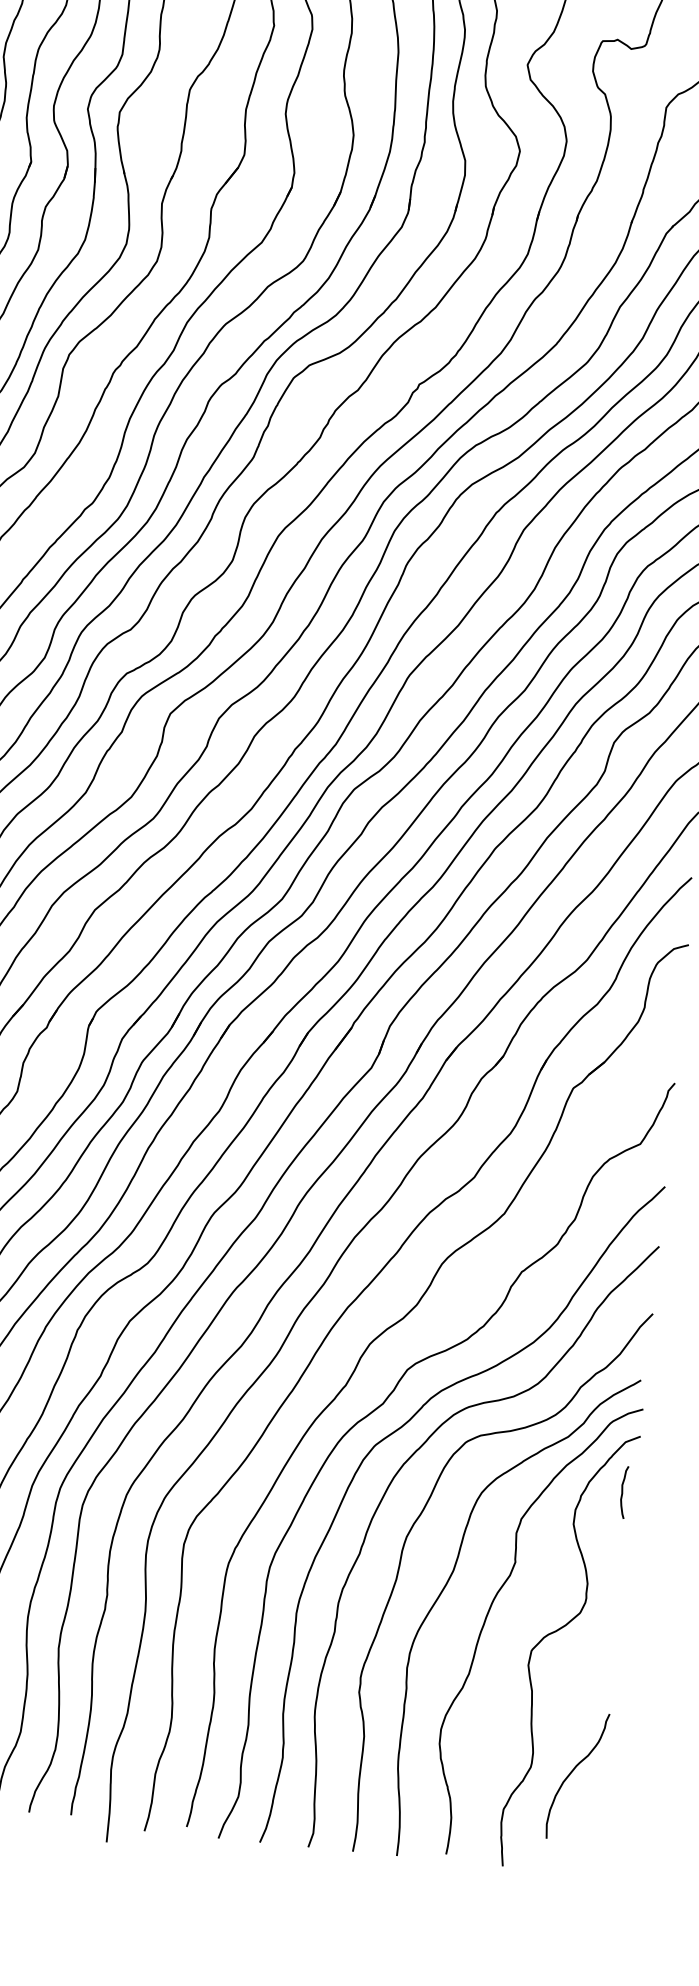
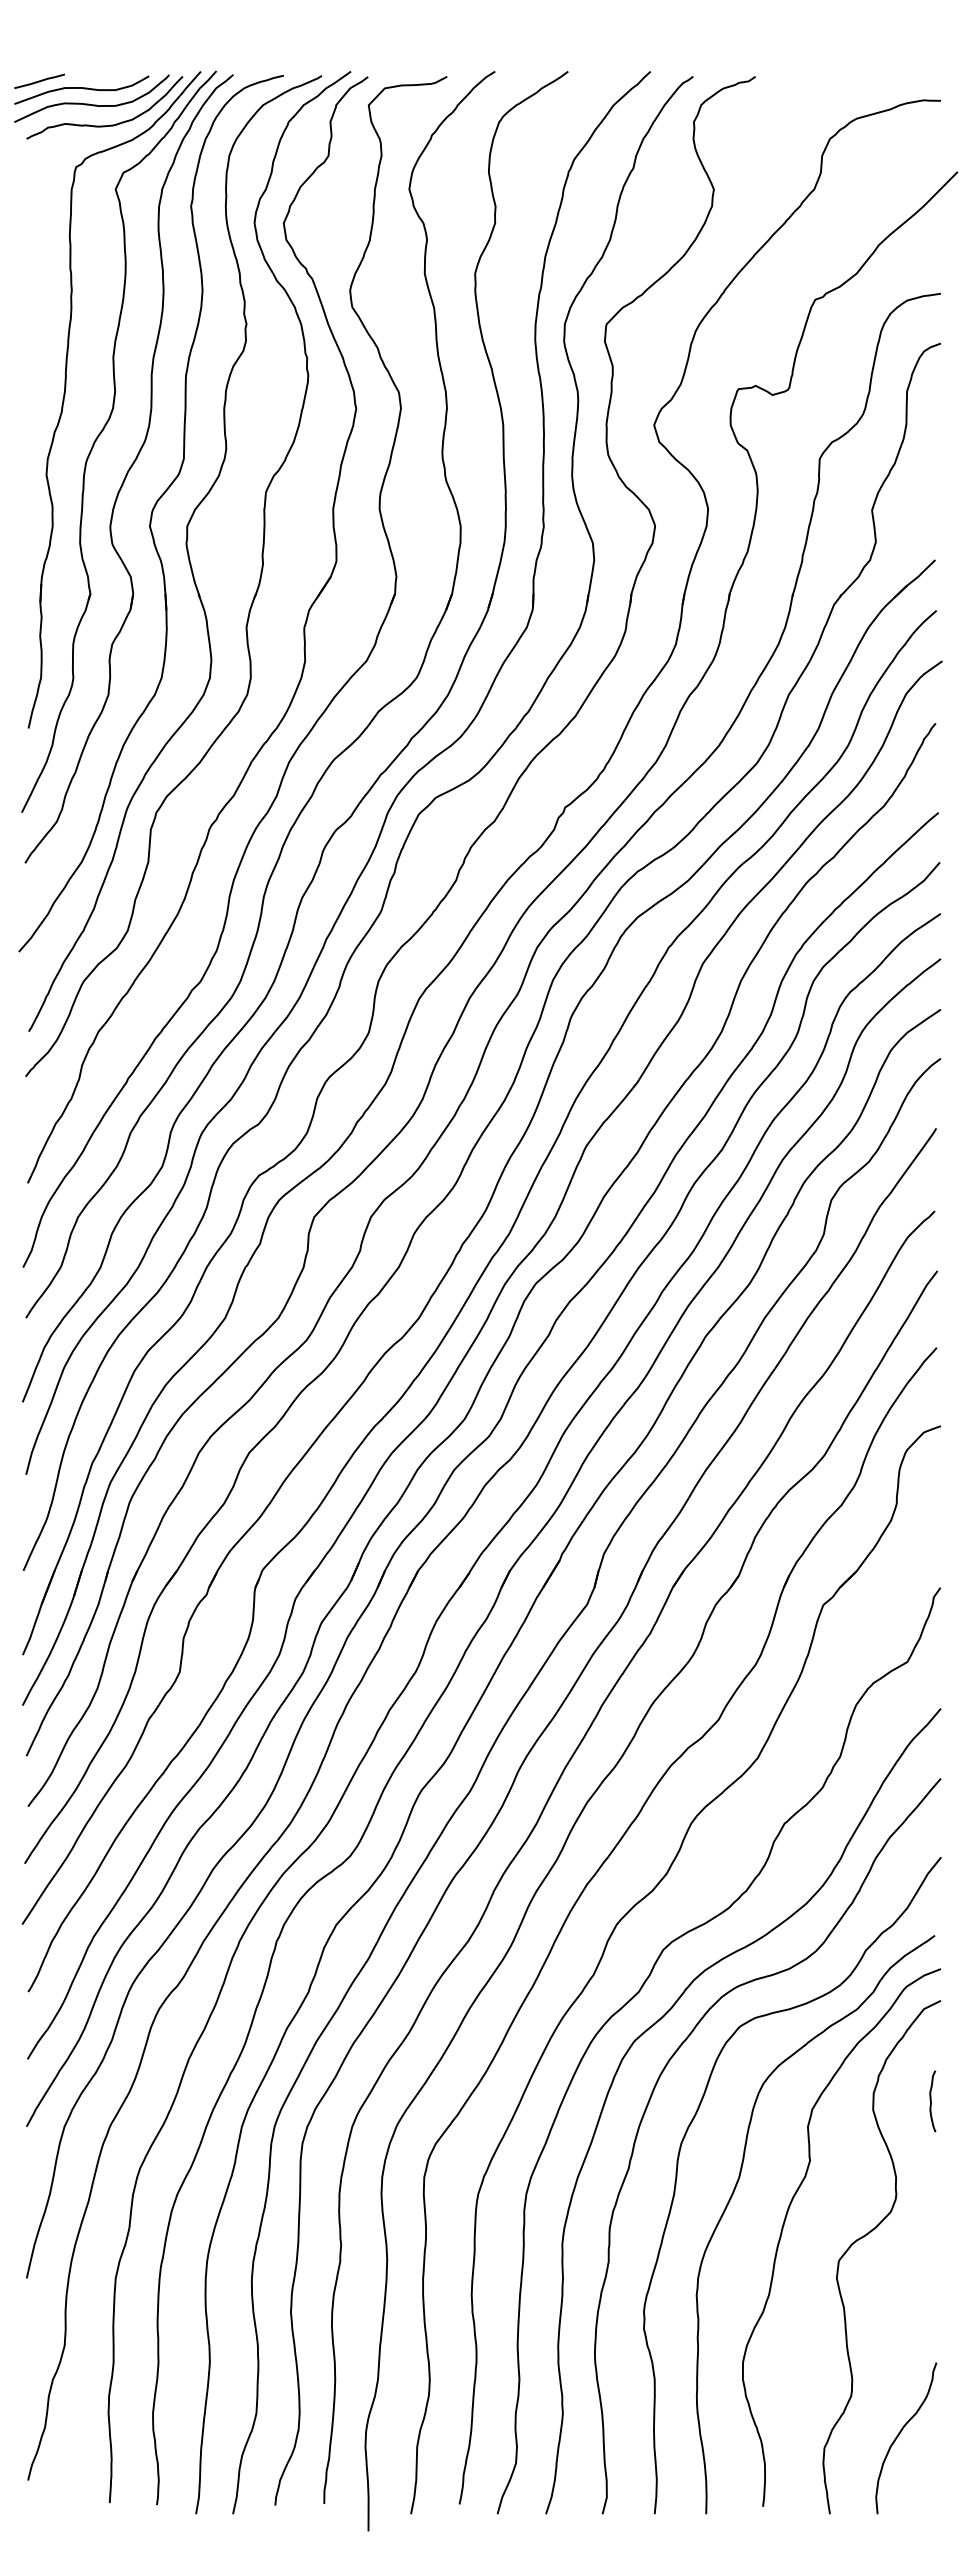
curve: (622, 1492) -> (931, 2101), moved
curve: (571, 1773) -> (899, 2435), moved

